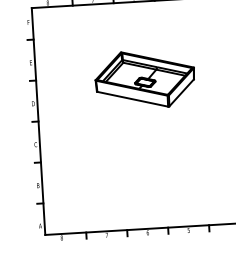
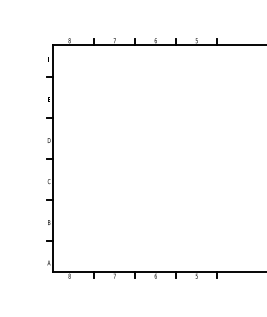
part: (144, 79) -> (161, 122), removed

